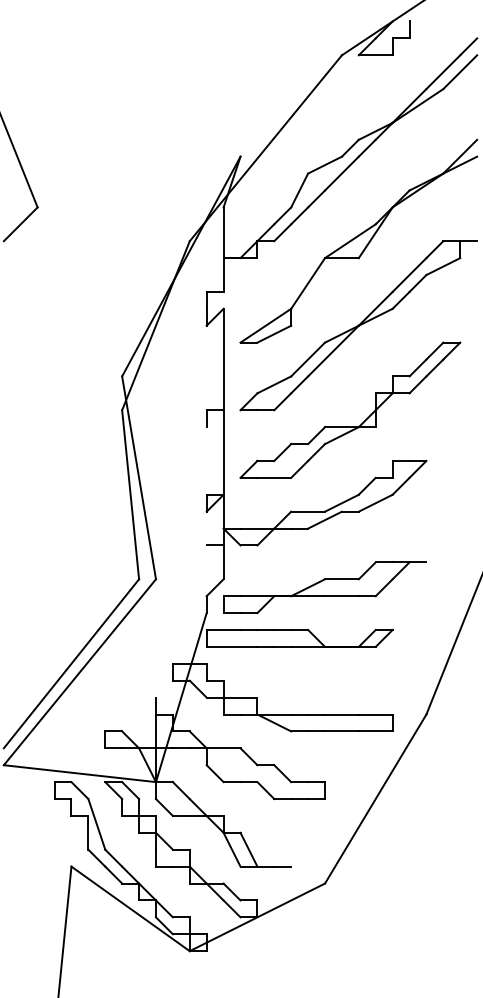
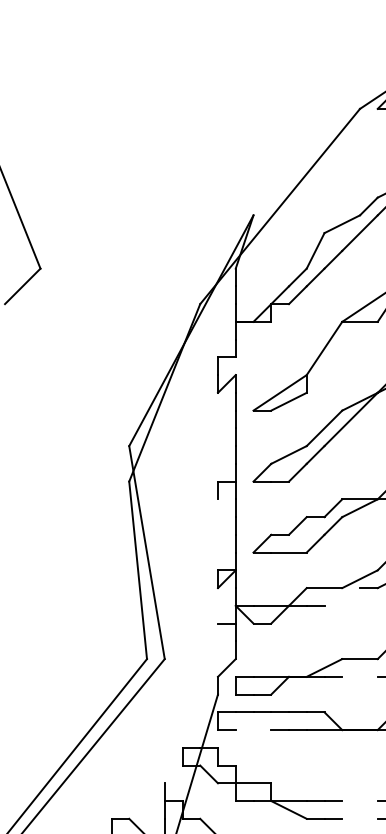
line: (324, 519) -> (341, 596), removed
line: (341, 596) -> (359, 677), removed
line: (240, 646) -> (253, 729), removed
line: (341, 714) -> (359, 801), removed
line: (341, 731) -> (359, 818), removed

